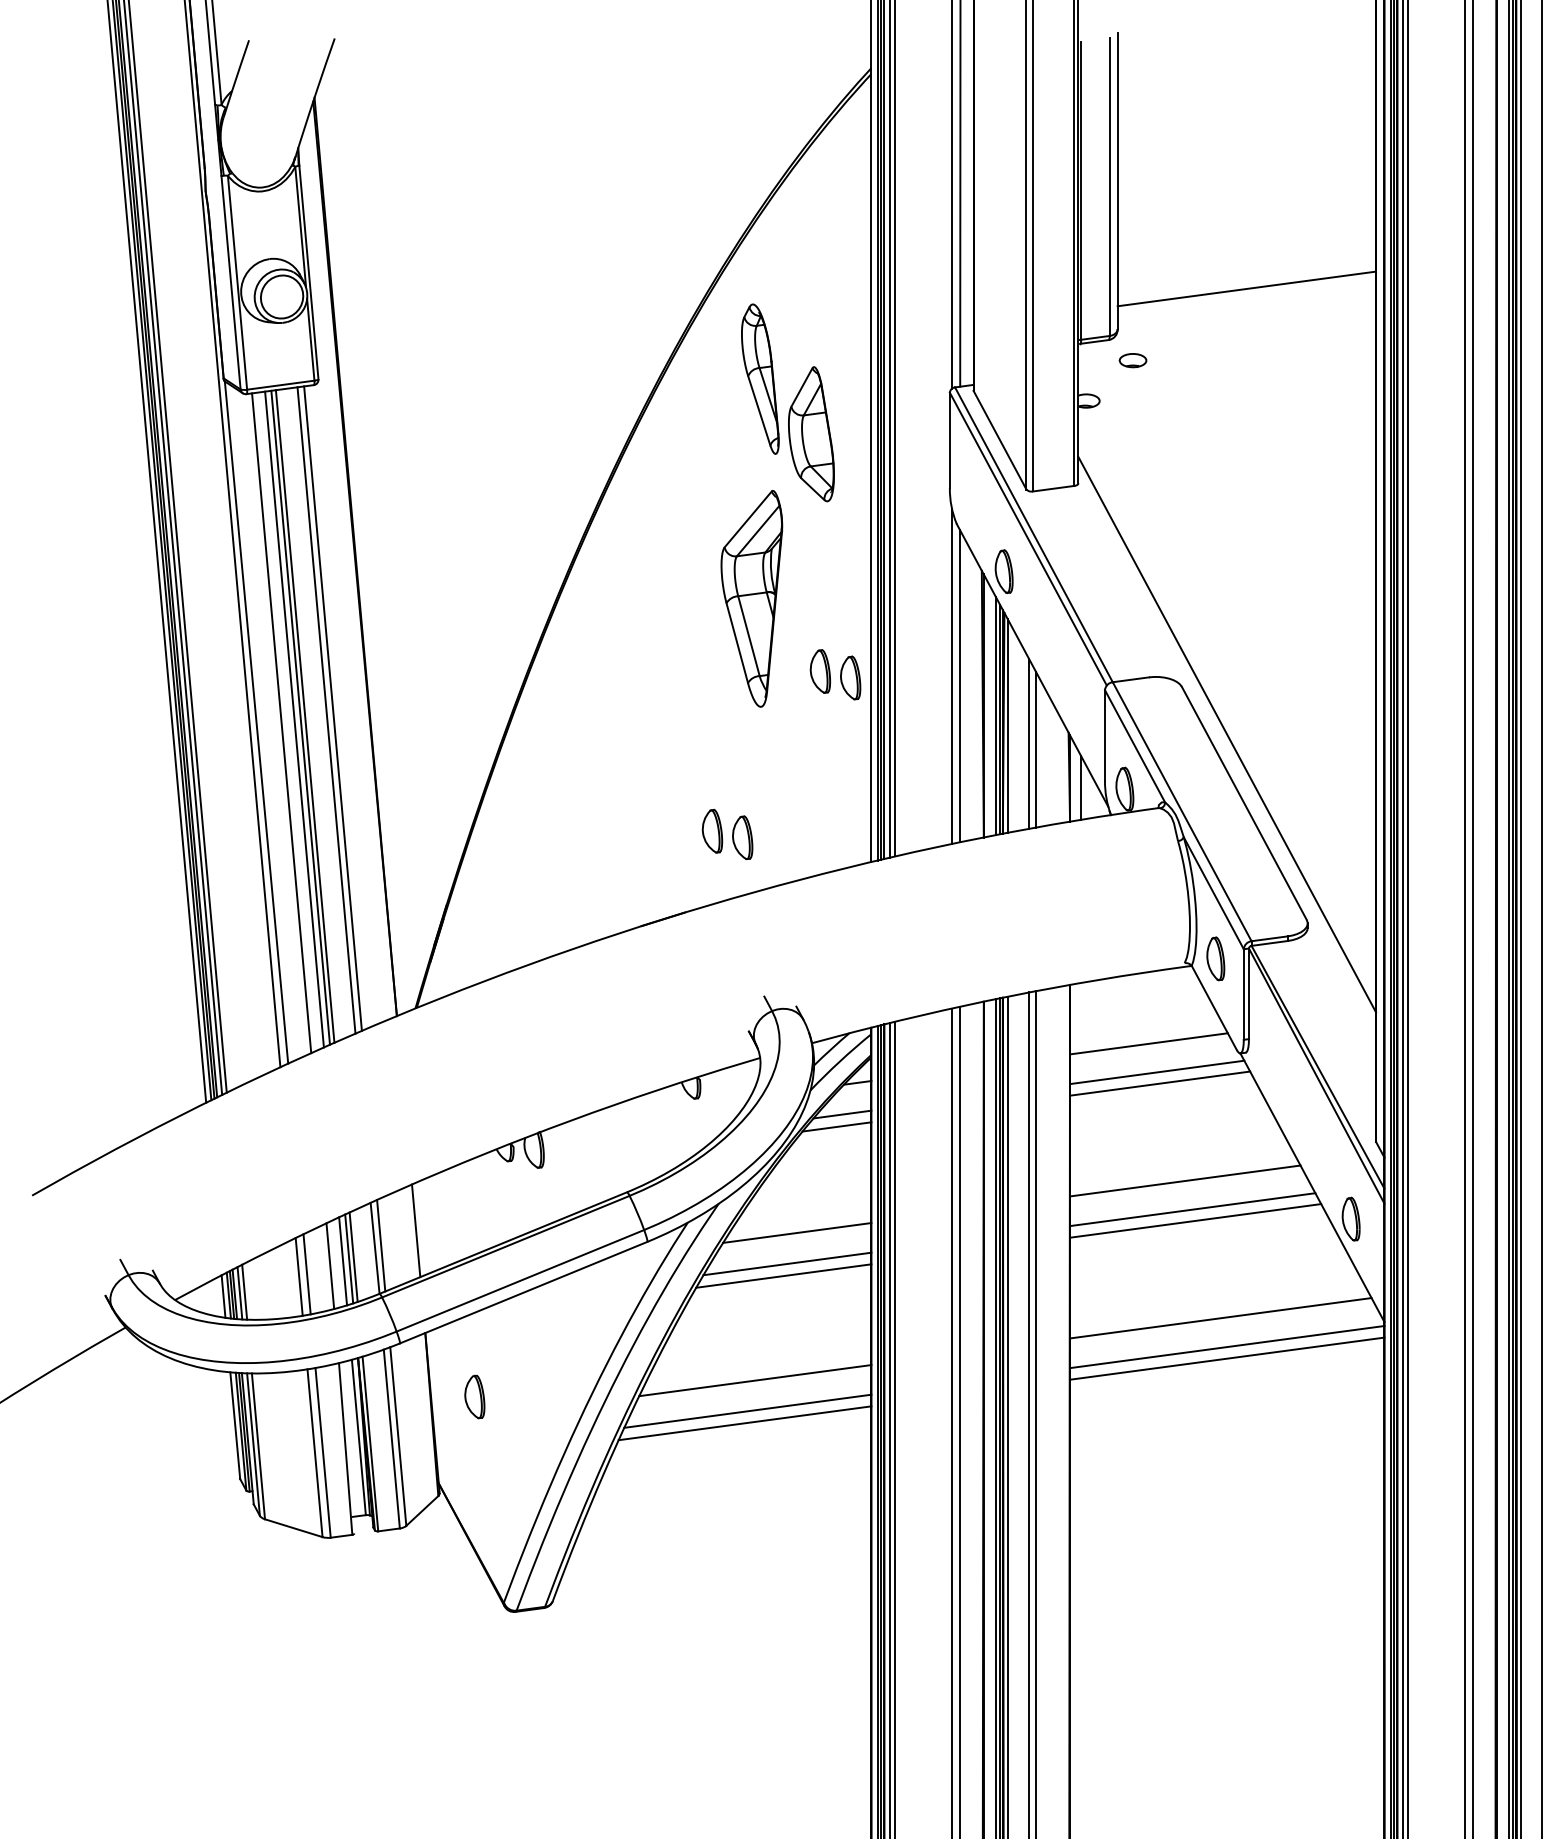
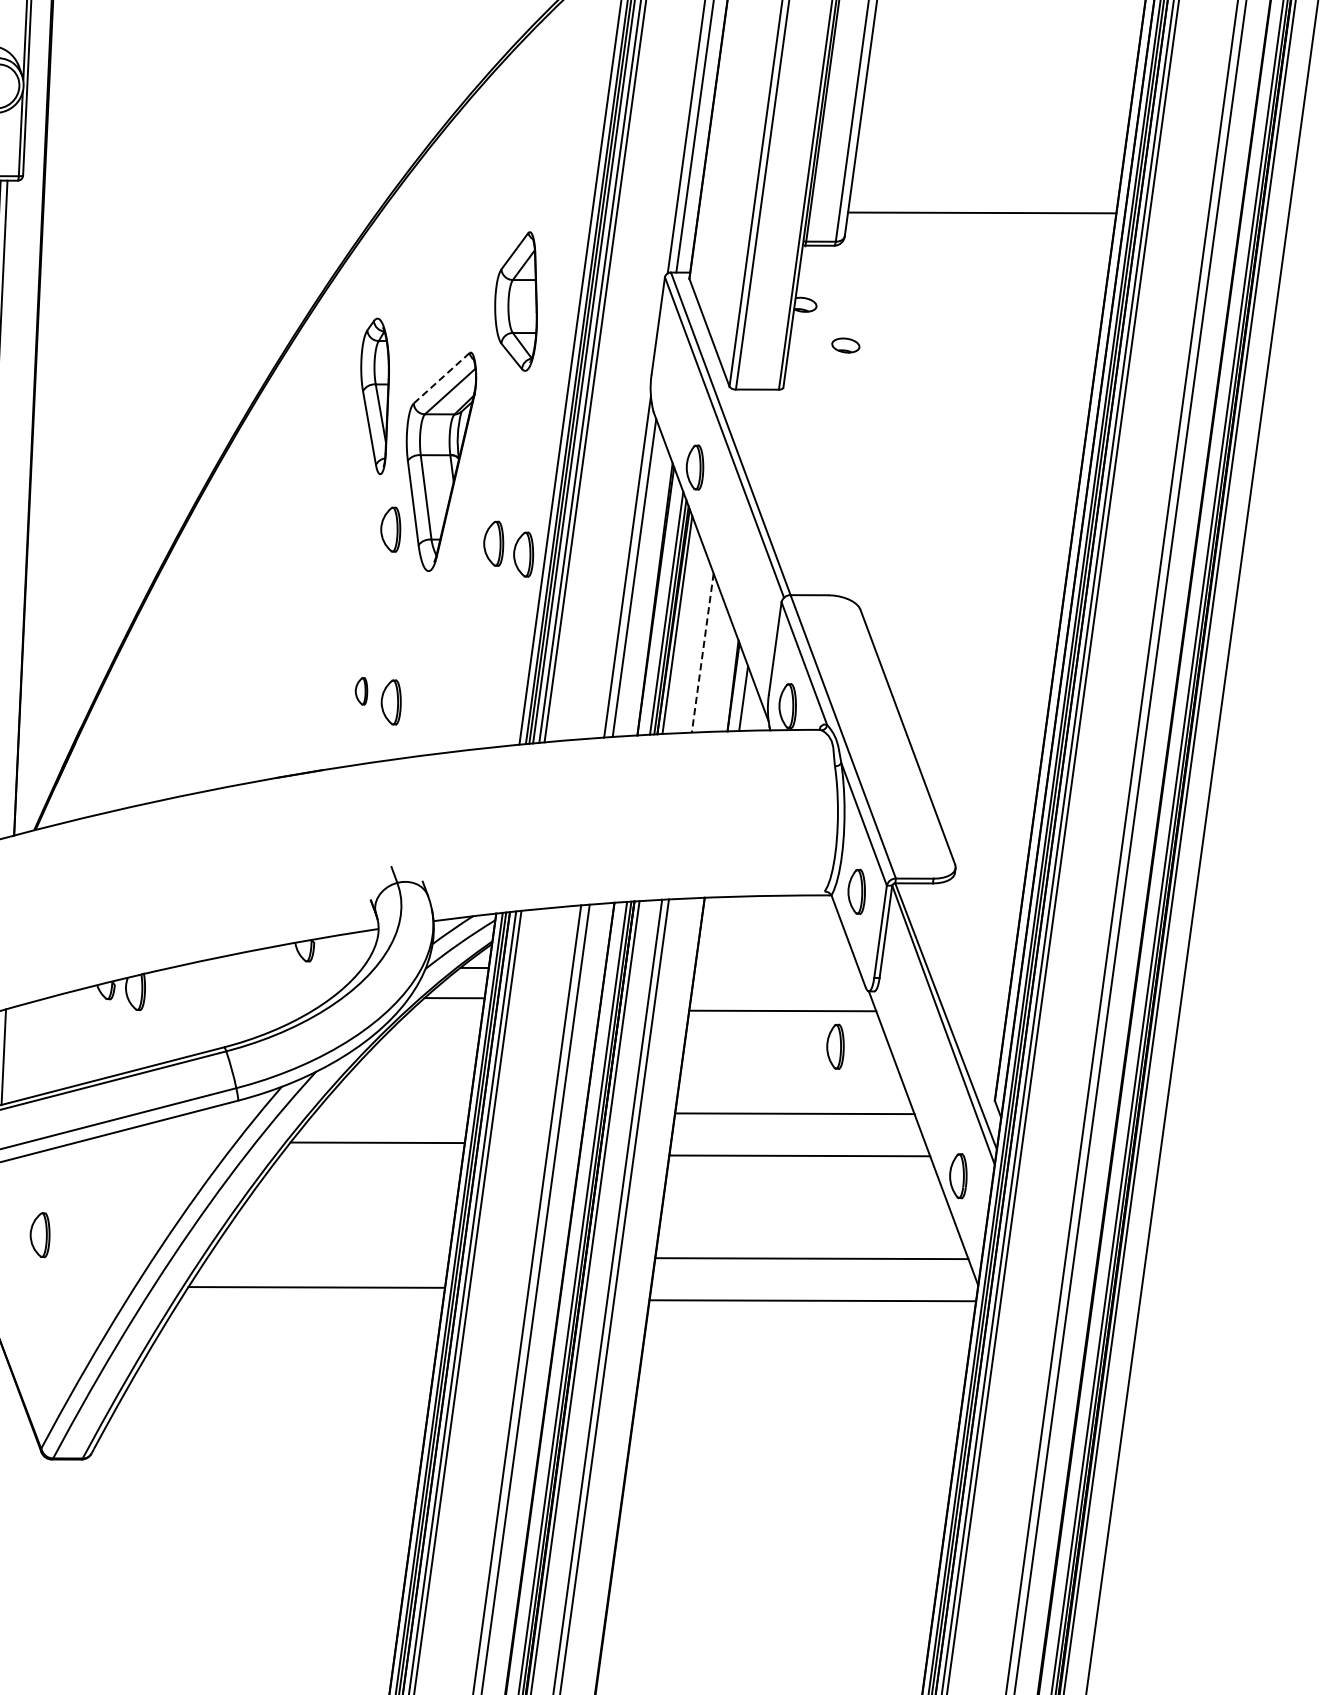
part: (1132, 360) -> (845, 345), moved
part: (760, 378) -> (375, 395), moved
line: (748, 519) -> (441, 378), solid -> dashed
part: (719, 671) -> (391, 529), added
line: (1227, 734) -> (900, 664), removed
line: (1029, 743) -> (697, 645), removed
line: (1035, 750) -> (702, 653), solid -> dashed
part: (712, 830) -> (361, 690), size x0.6
line: (1148, 1043) -> (776, 968), removed
line: (1157, 1072) -> (781, 999), removed
part: (1215, 1110) -> (835, 1046), added
line: (836, 1126) -> (446, 1009), removed
line: (1192, 1209) -> (798, 1143), removed
line: (797, 1232) -> (392, 1112), removed
line: (783, 1275) -> (372, 1154), removed
line: (1227, 1347) -> (814, 1289), removed
line: (755, 1380) -> (328, 1257), removed
line: (744, 1423) -> (311, 1299), removed

